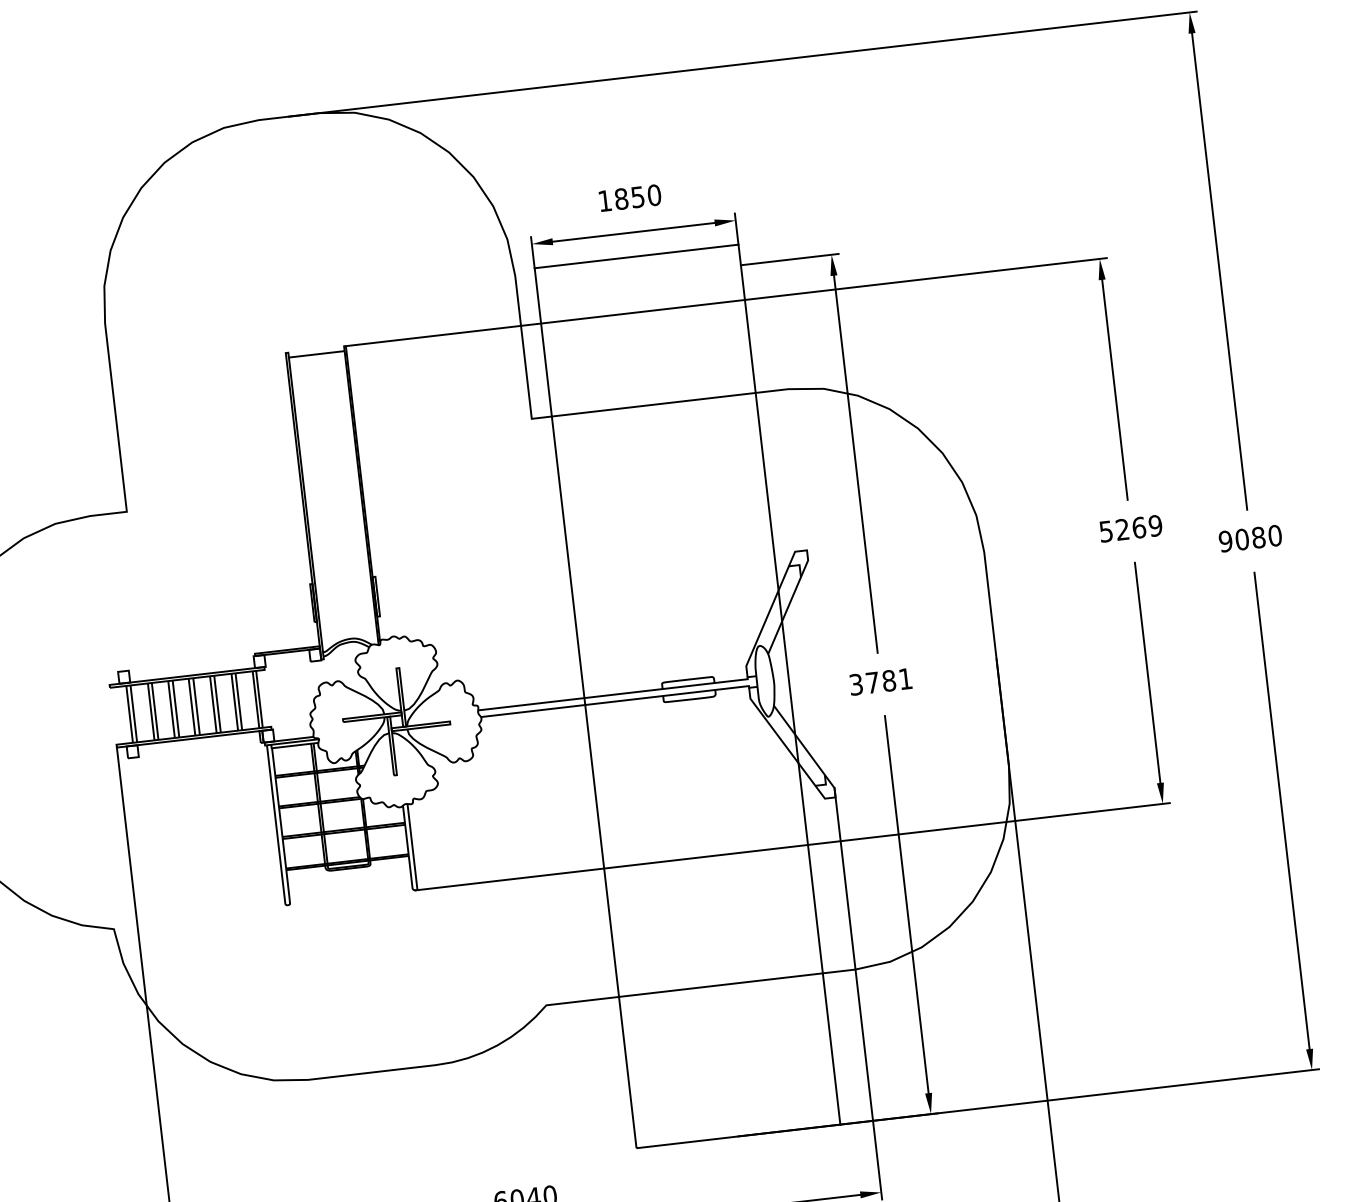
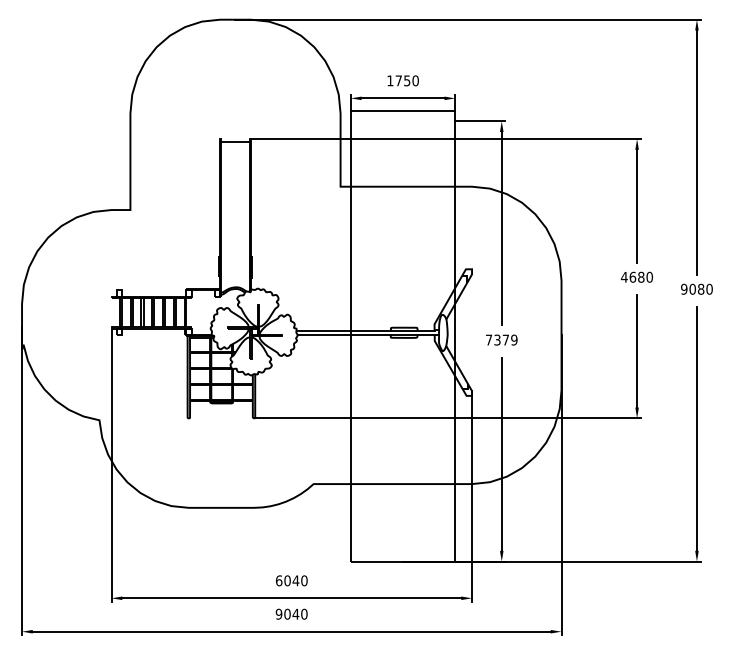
text: (620, 198) -> (398, 80), 1850 -> 1750
text: (1129, 527) -> (636, 276), 5269 -> 4680
text: (880, 680) -> (501, 339), 3781 -> 7379

